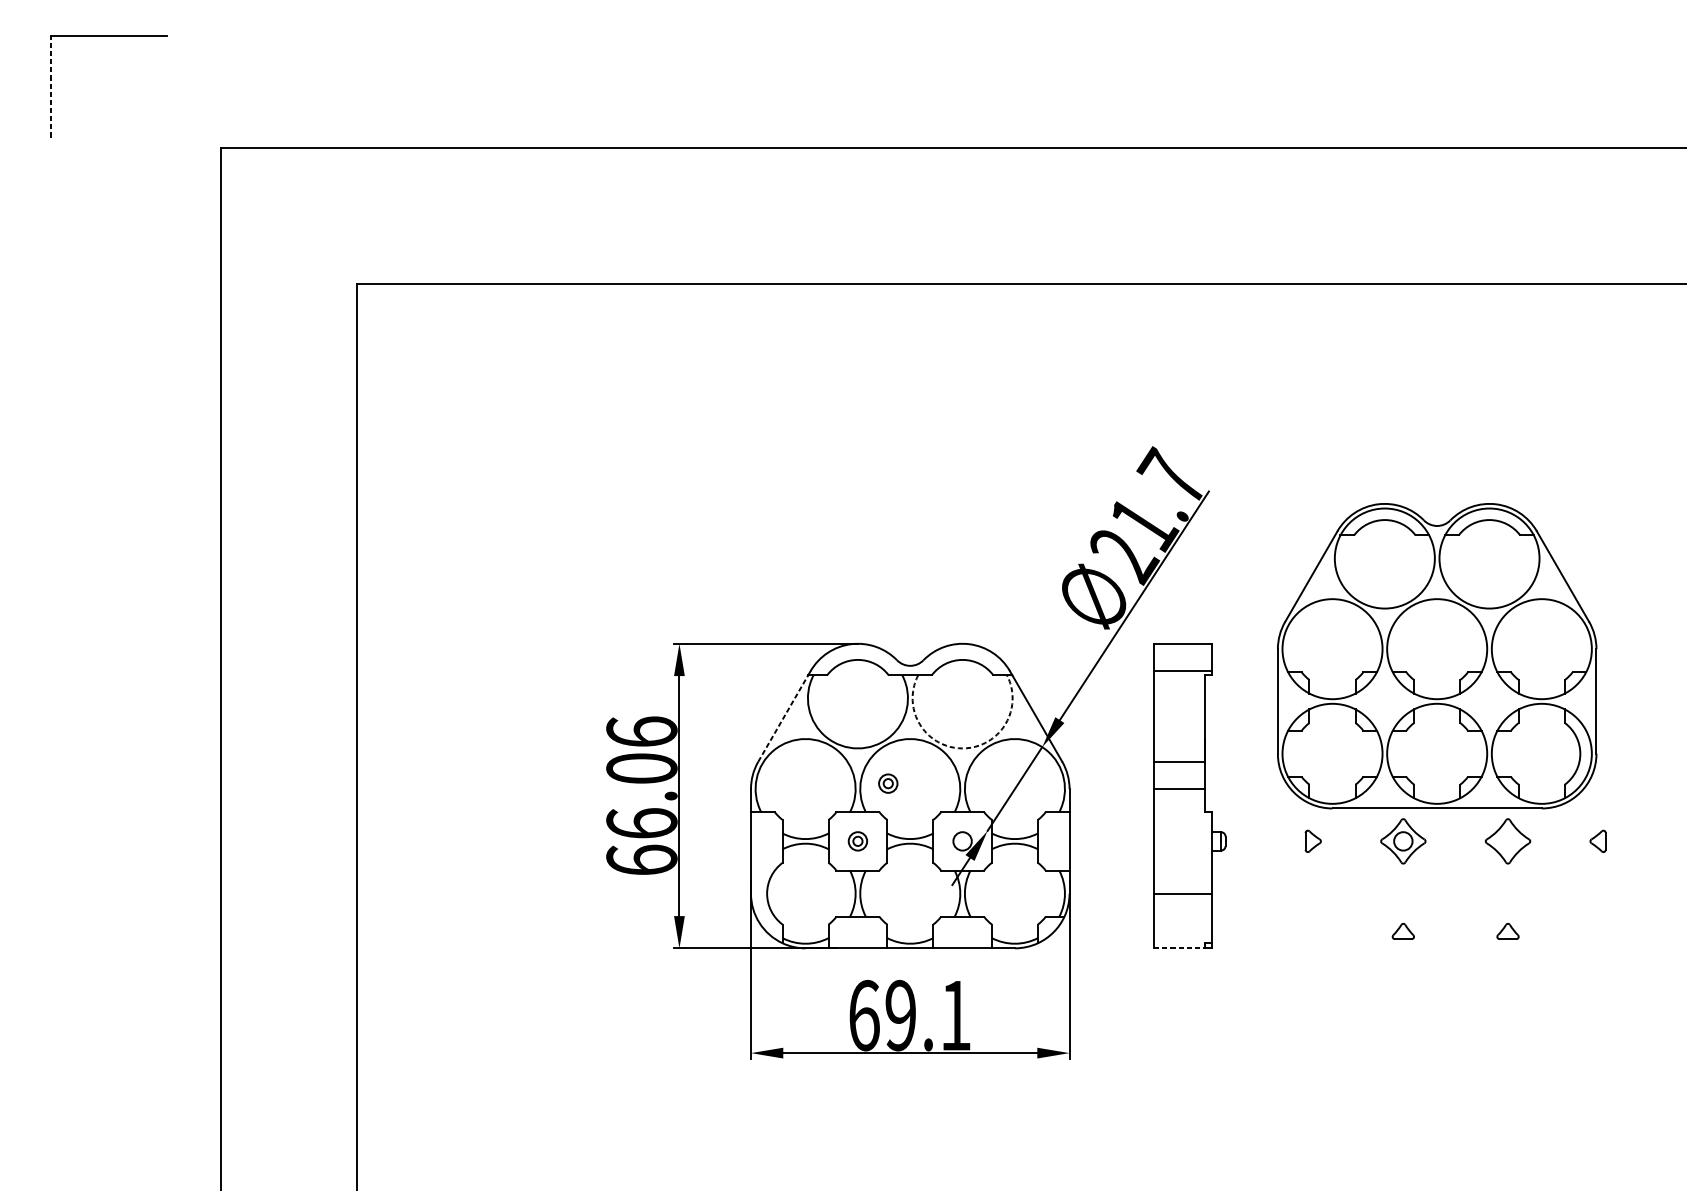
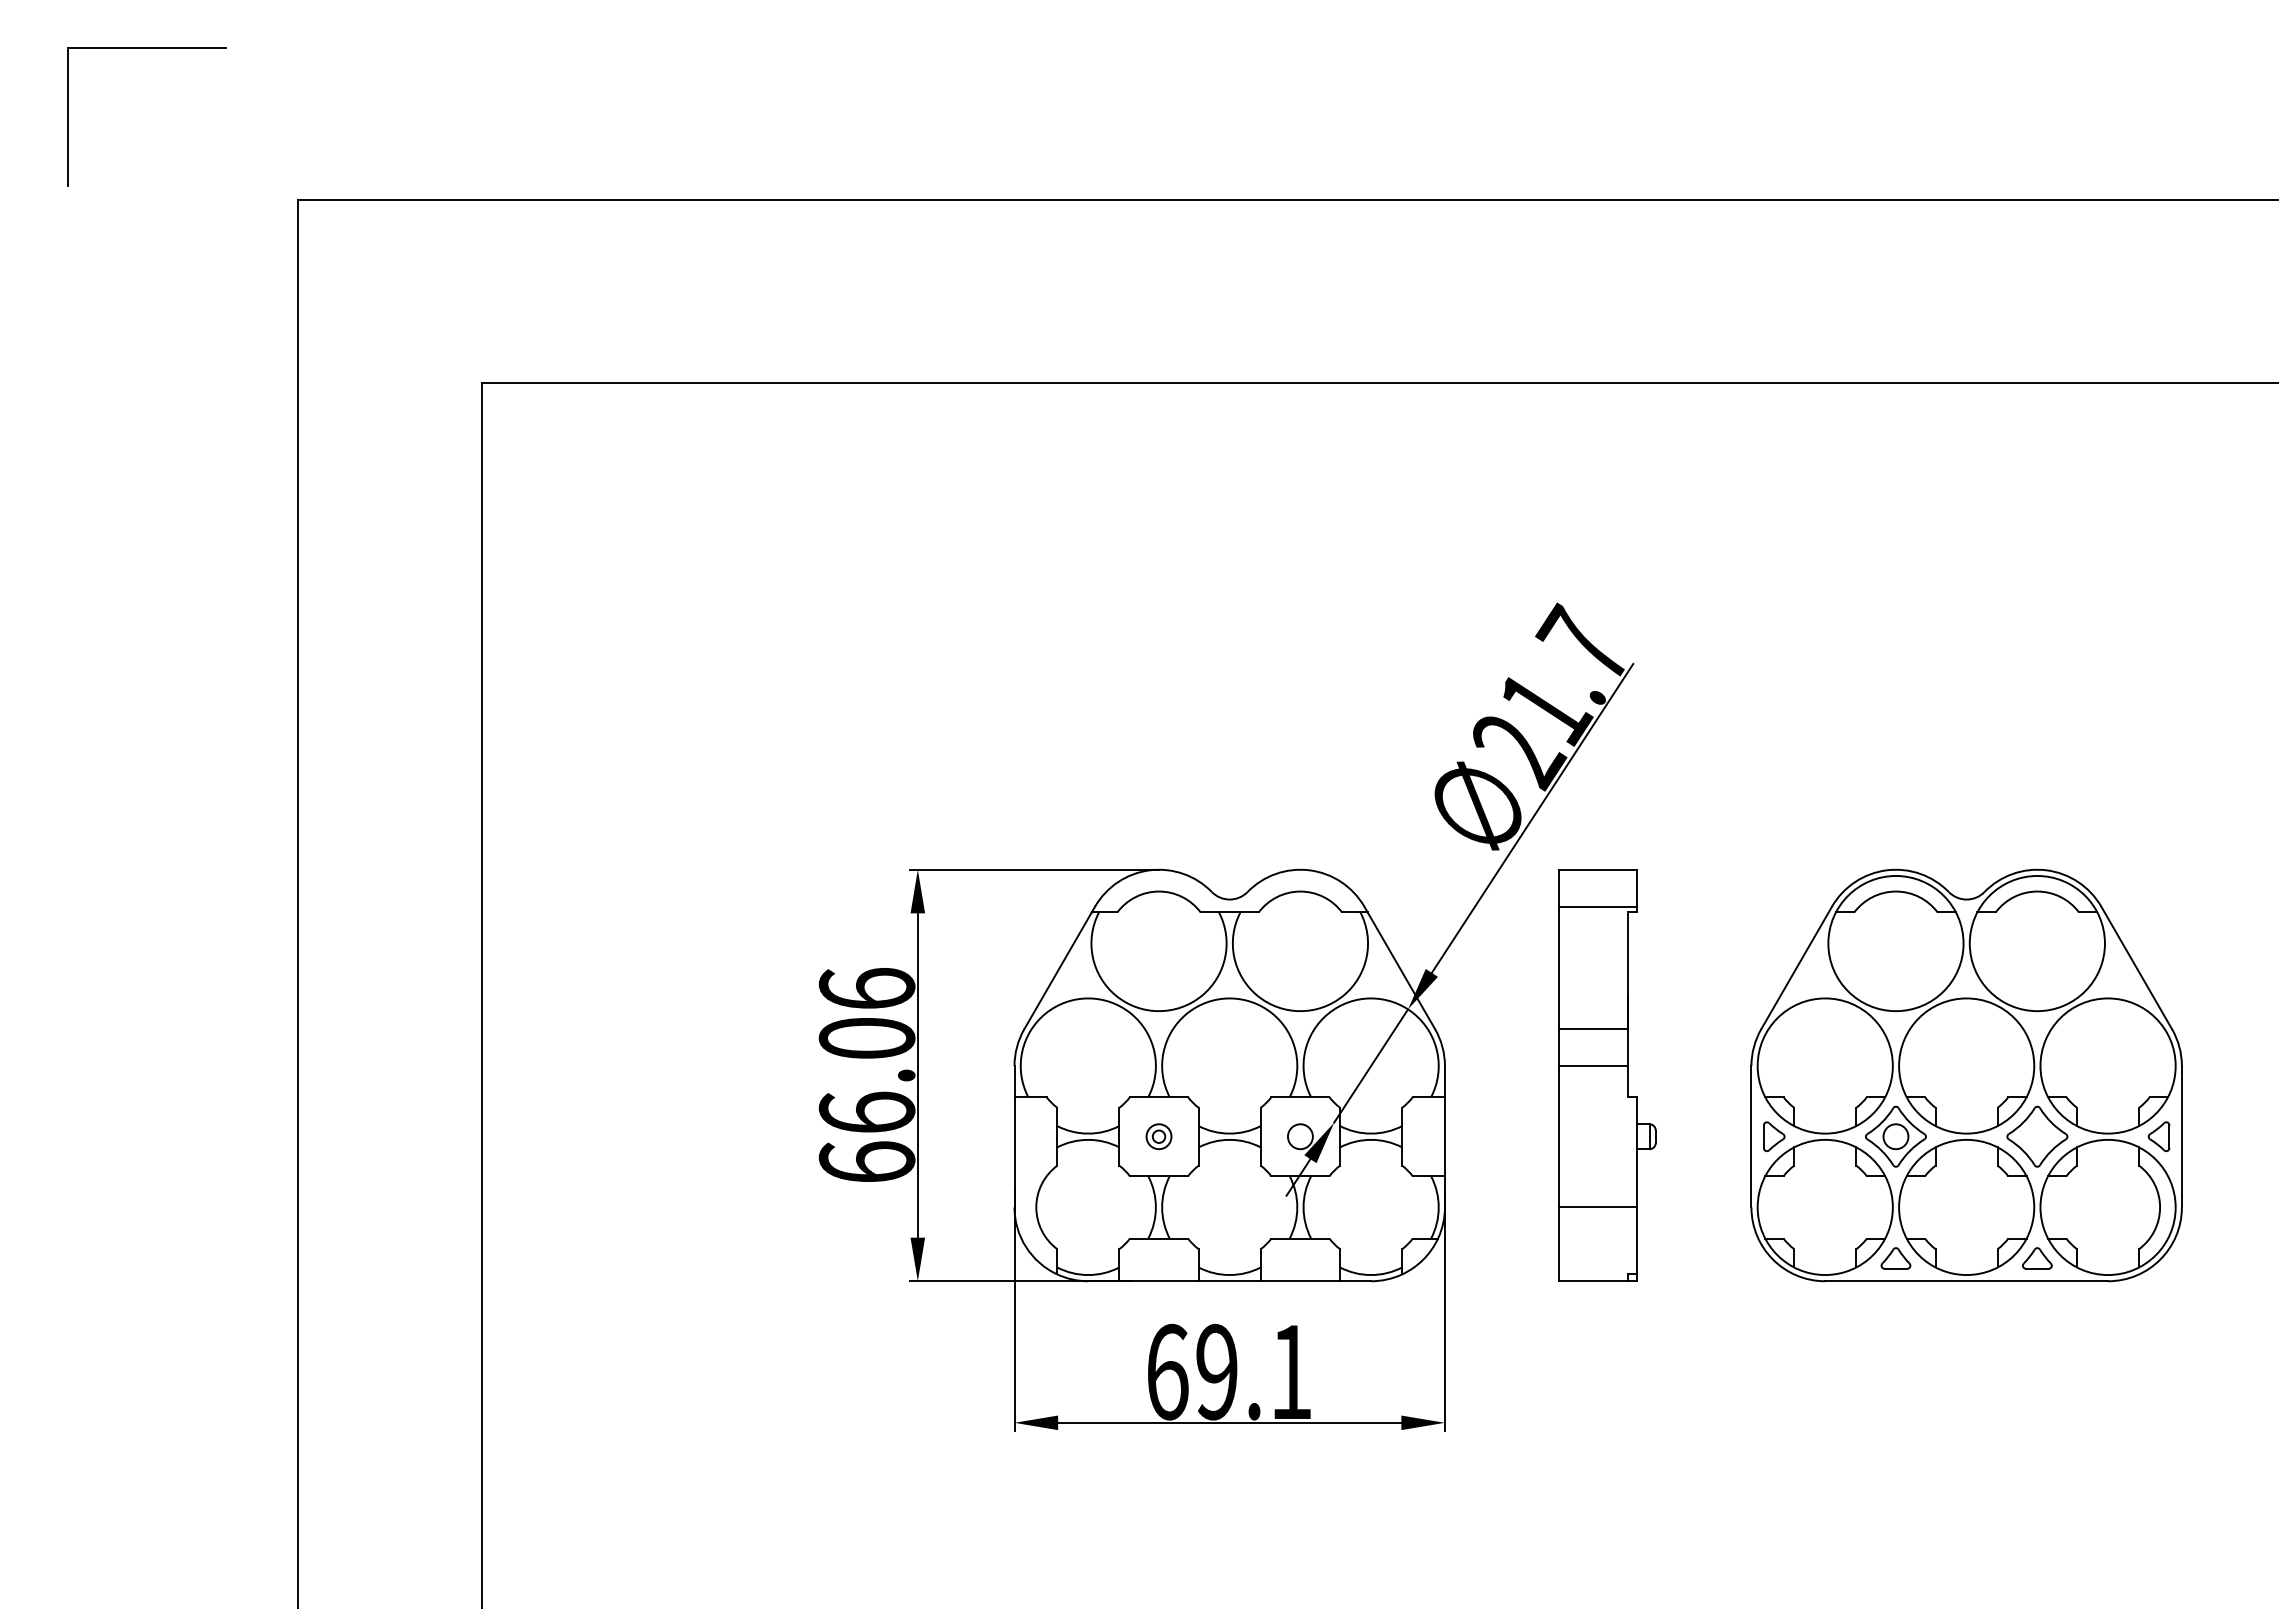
line: (50, 87) -> (68, 117), dashed -> solid
part: (1437, 656) -> (1966, 1075), moved
line: (783, 718) -> (1058, 970), dashed -> solid
arc: (962, 748) -> (1300, 1011), dashed -> solid
part: (887, 783) -> (1199, 1058), removed
line: (1179, 948) -> (1593, 1281), dashed -> solid

